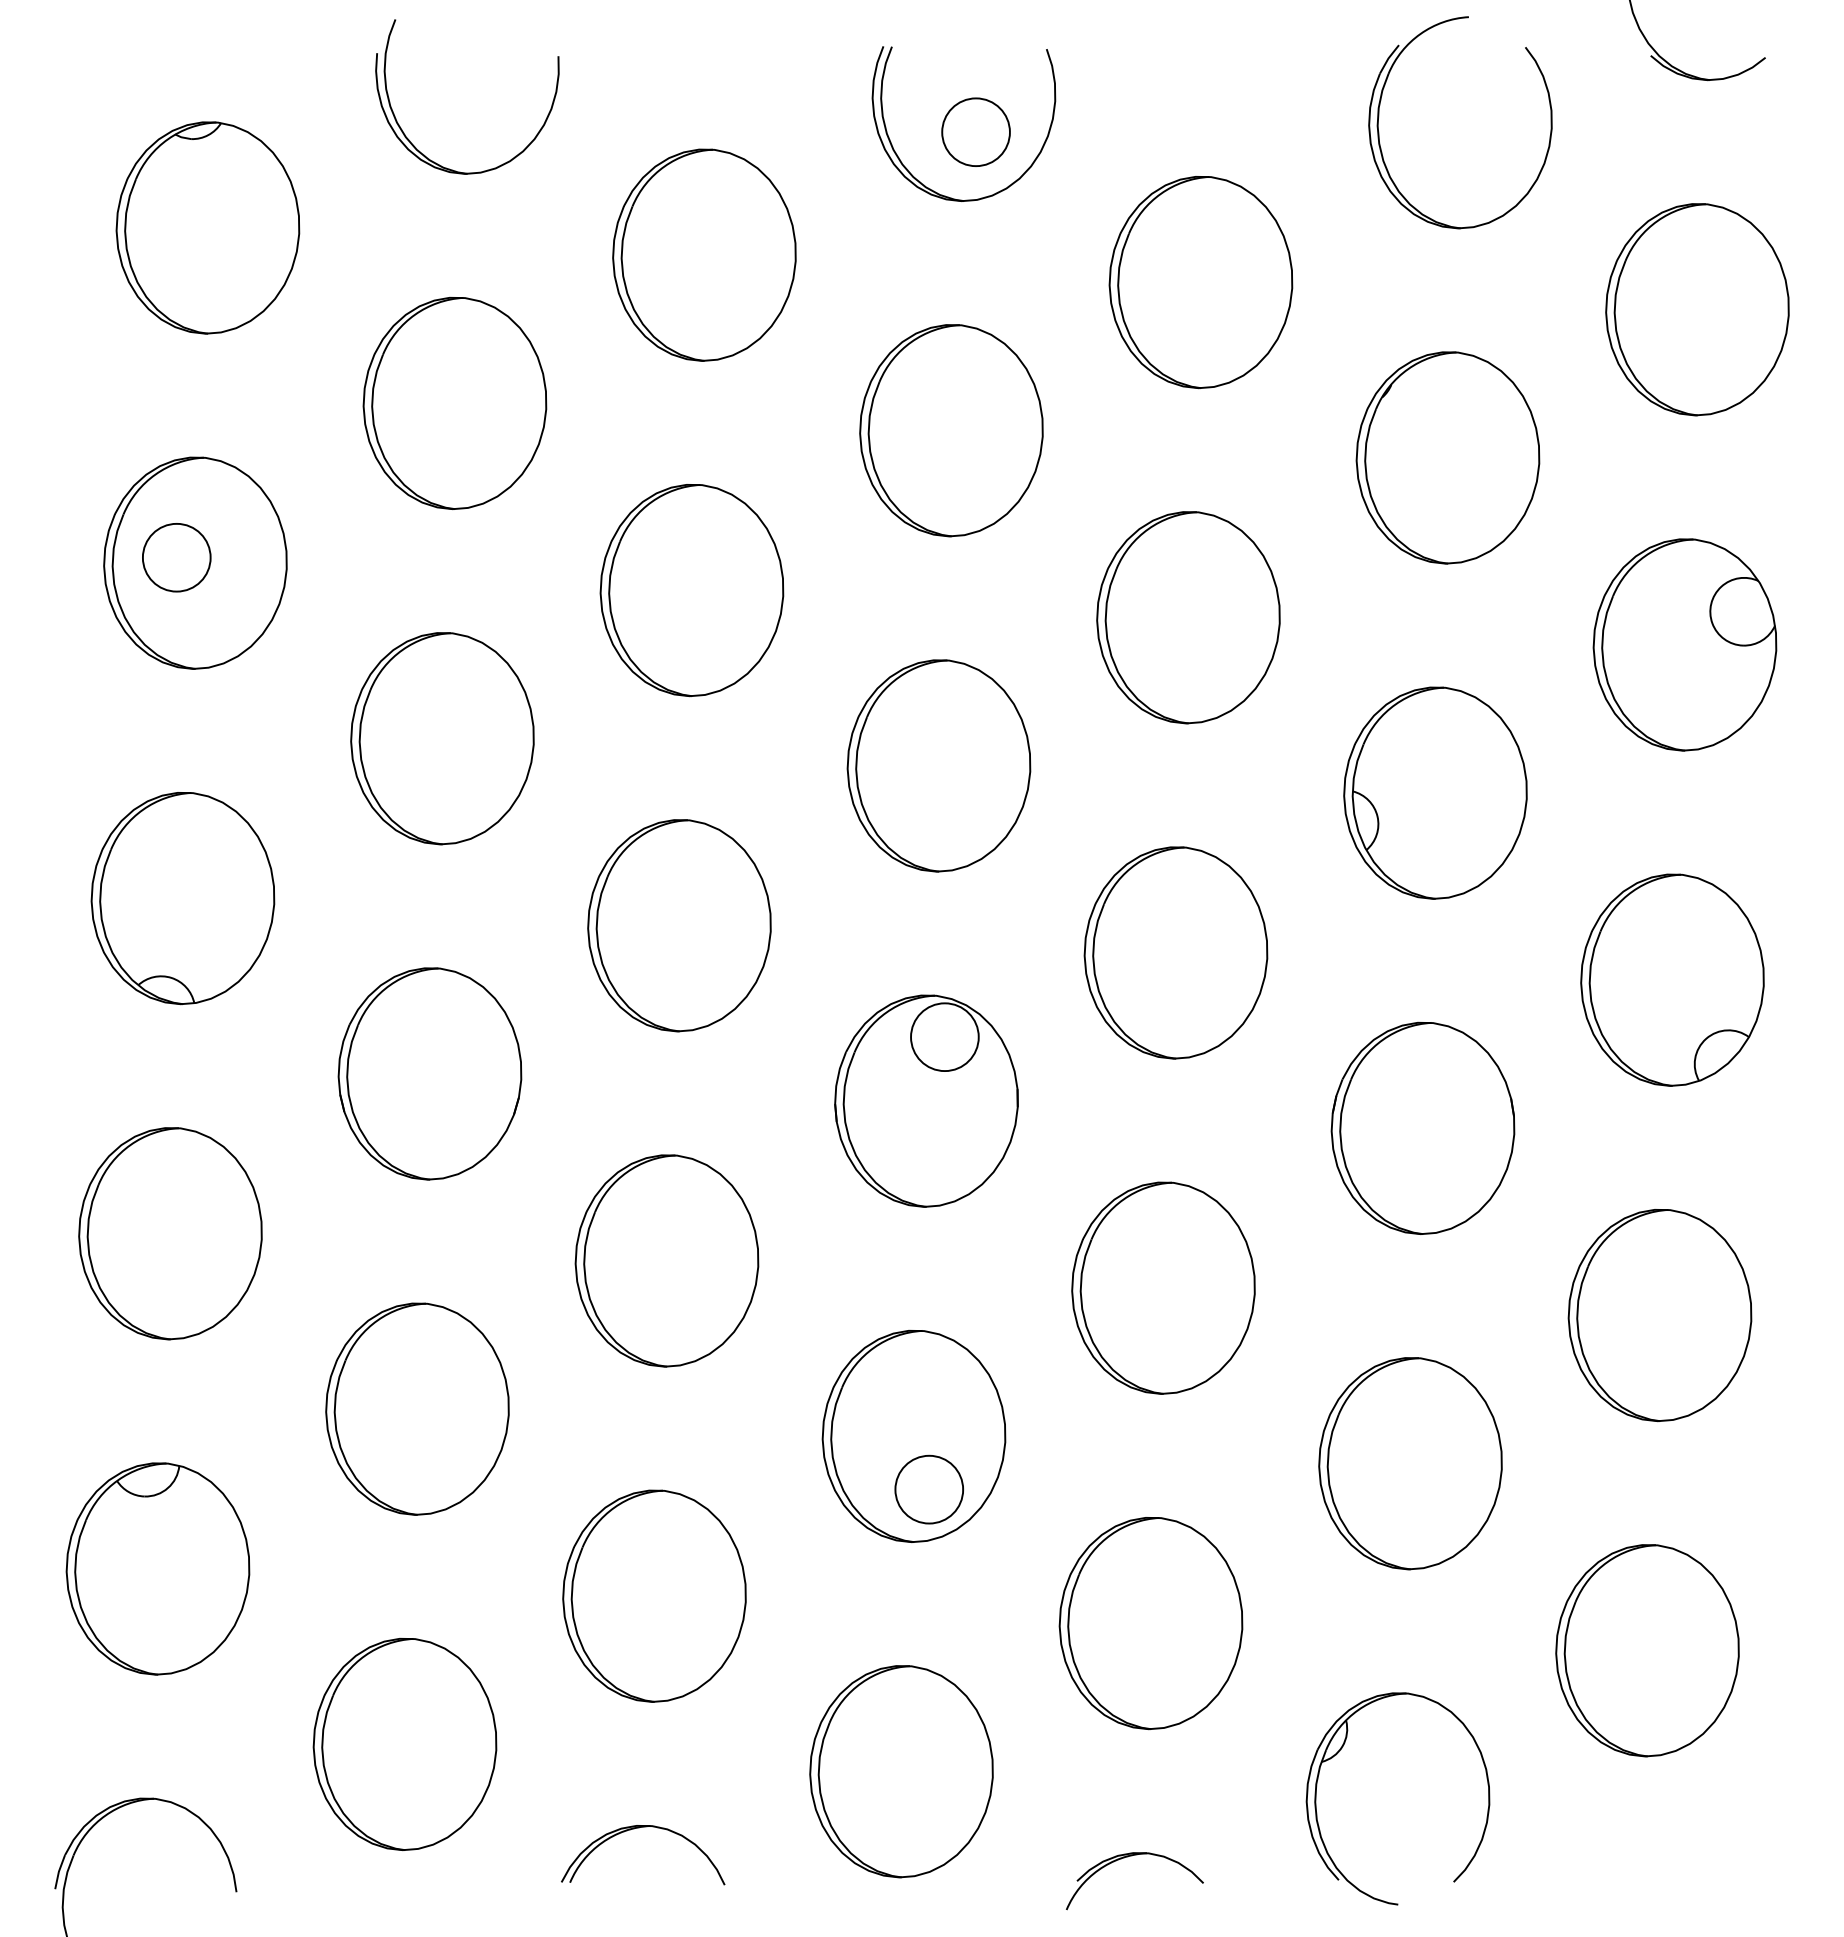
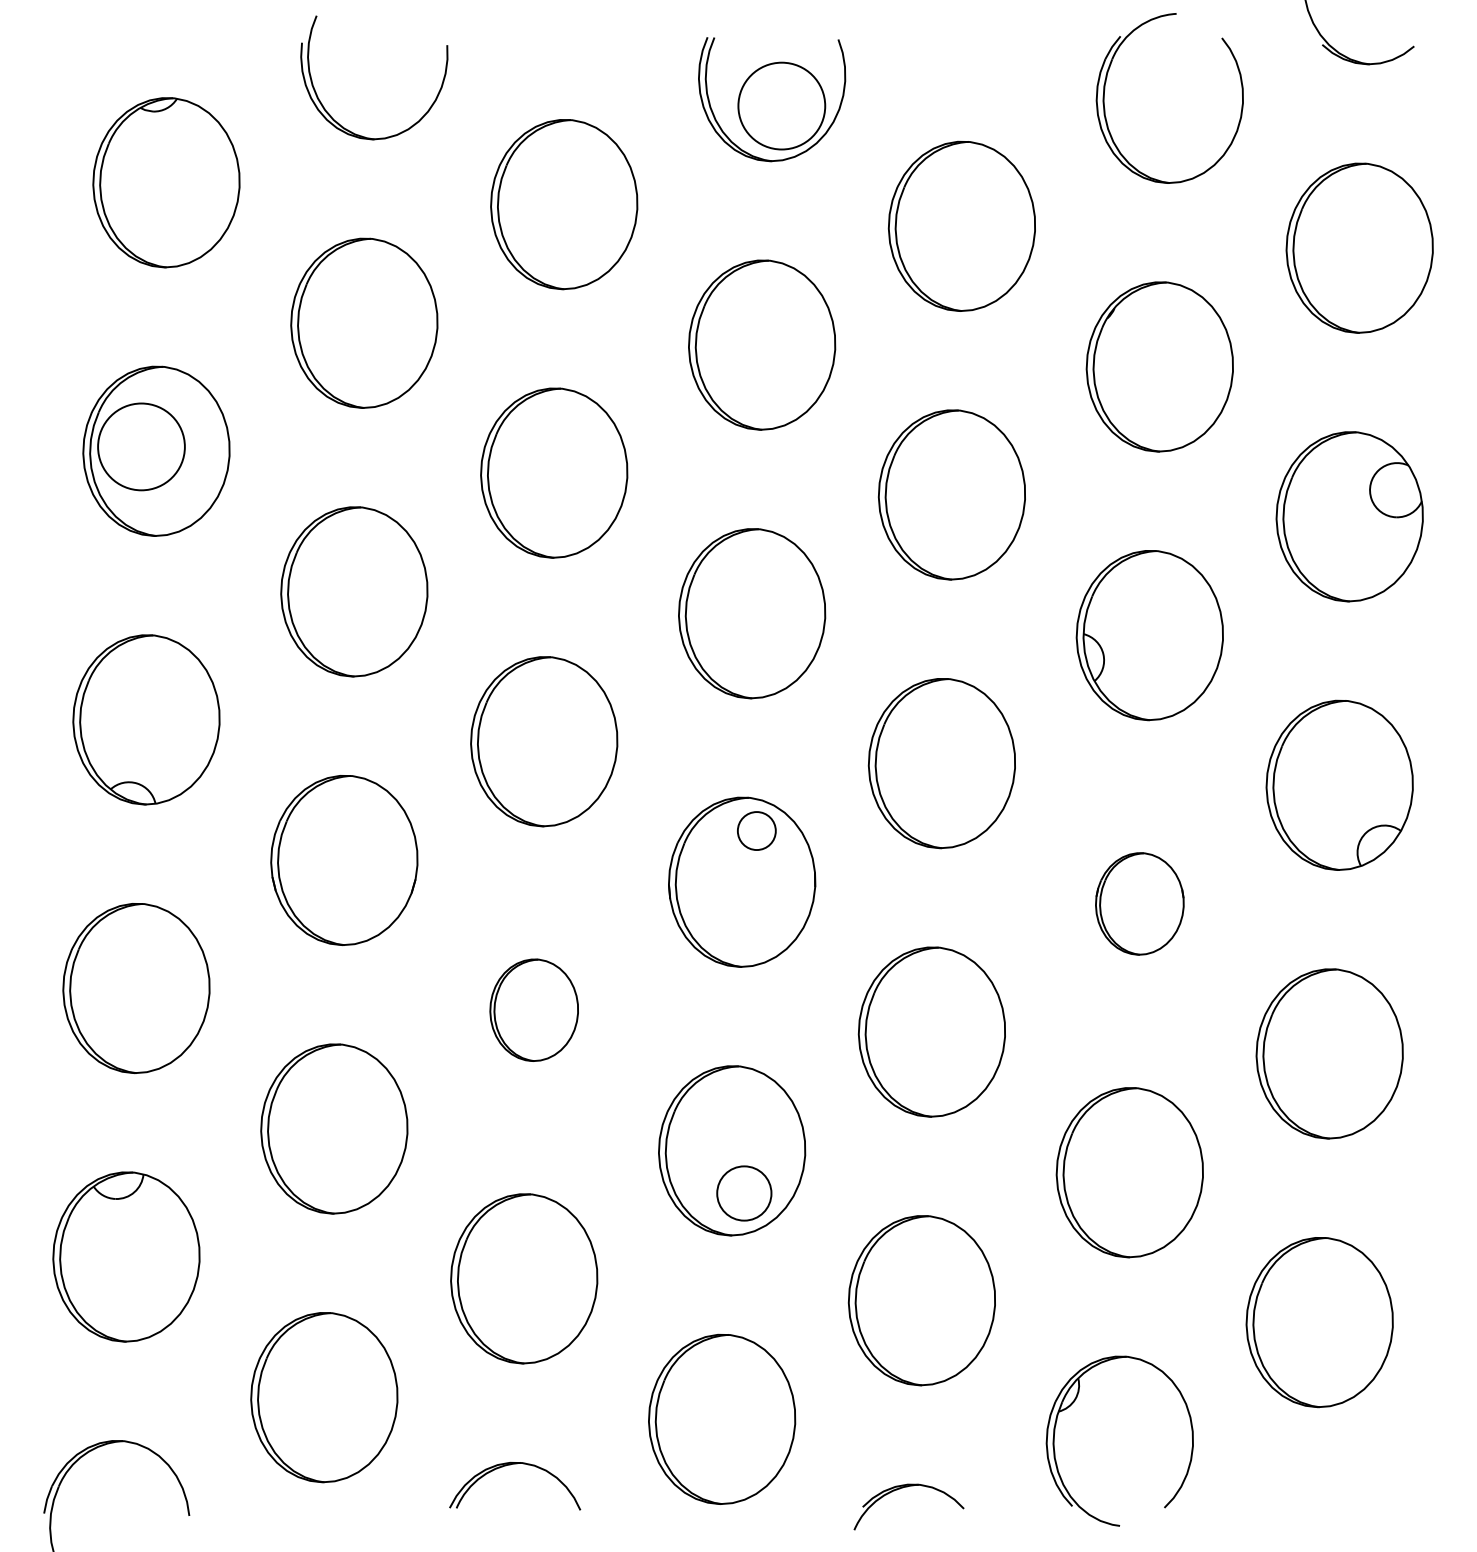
circle: (975, 132) -> (781, 106), size x1.6
circle: (176, 557) -> (141, 446), size x1.6
circle: (944, 1037) -> (756, 831), size x0.7
part: (1422, 1127) -> (1139, 903), size x0.6
part: (666, 1260) -> (533, 1009), size x0.6

